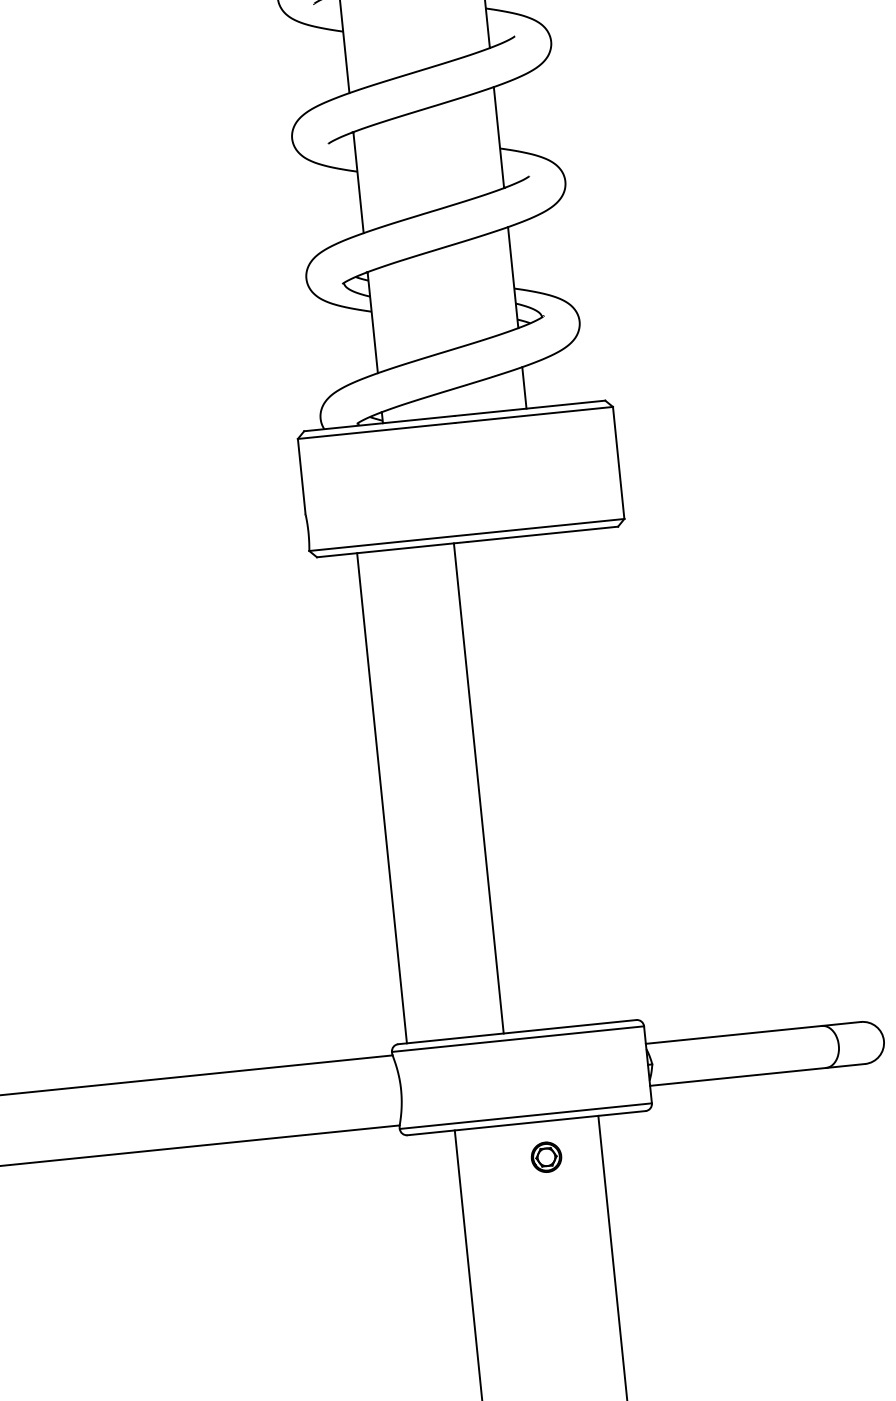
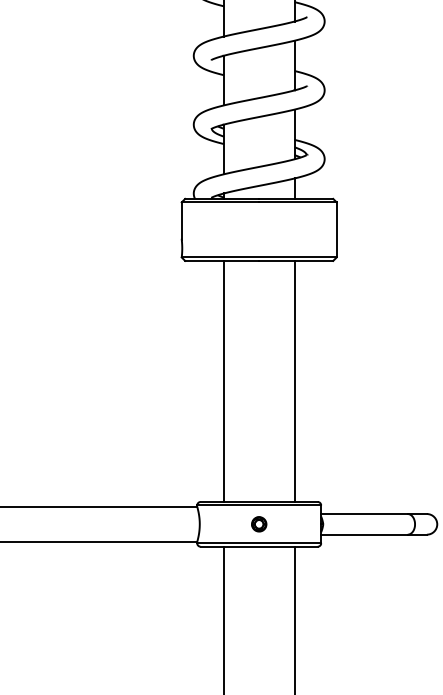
line: (478, 786) -> (294, 380), moved
line: (380, 796) -> (223, 380), moved
part: (547, 1157) -> (259, 524), moved

